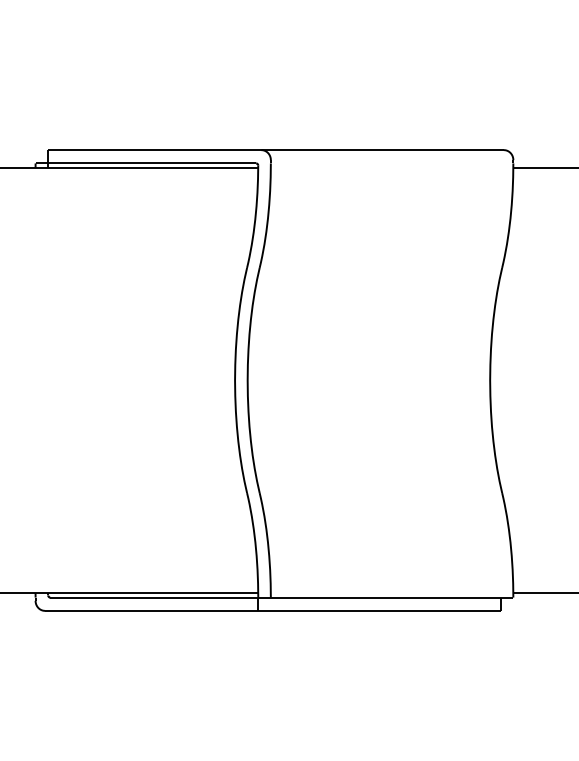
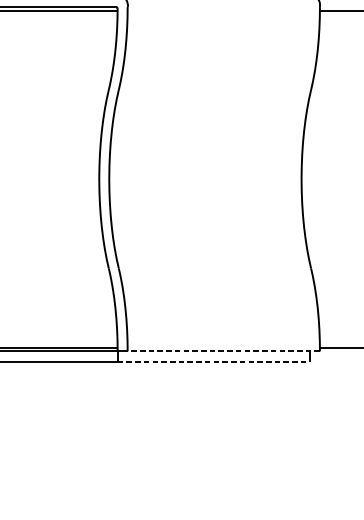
line: (391, 597) -> (223, 351), solid -> dashed
line: (380, 610) -> (214, 361), solid -> dashed

